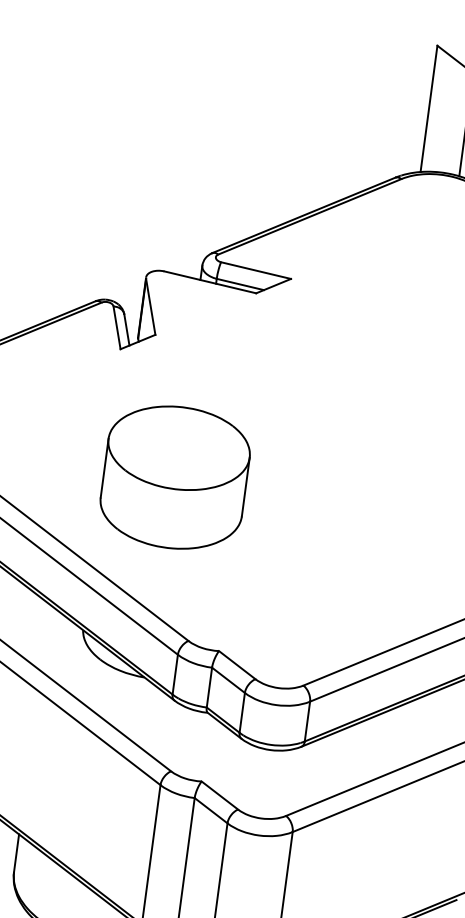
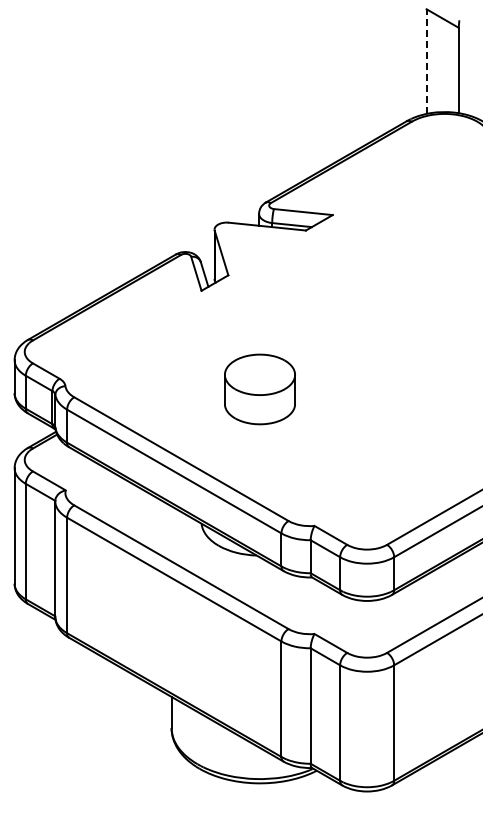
line: (428, 108) -> (426, 61), solid -> dashed
part: (174, 477) -> (259, 389), size x0.6

